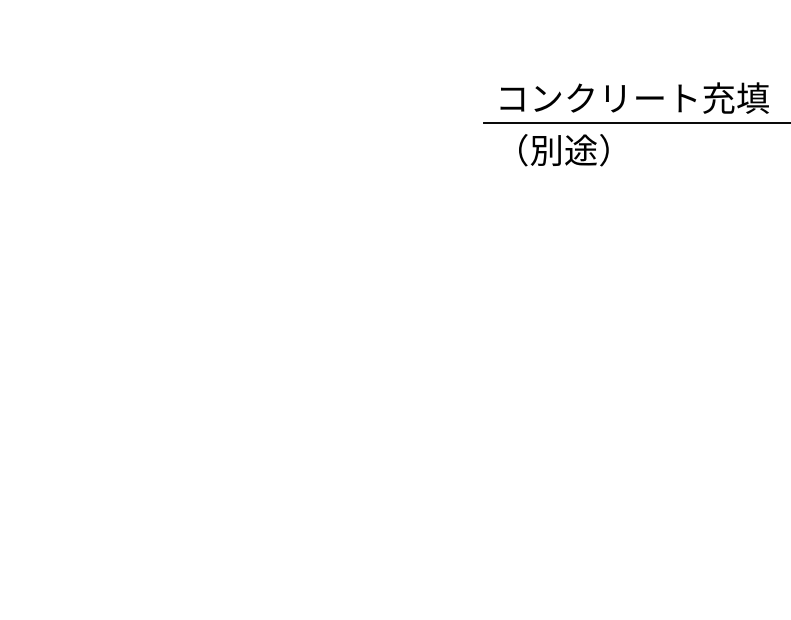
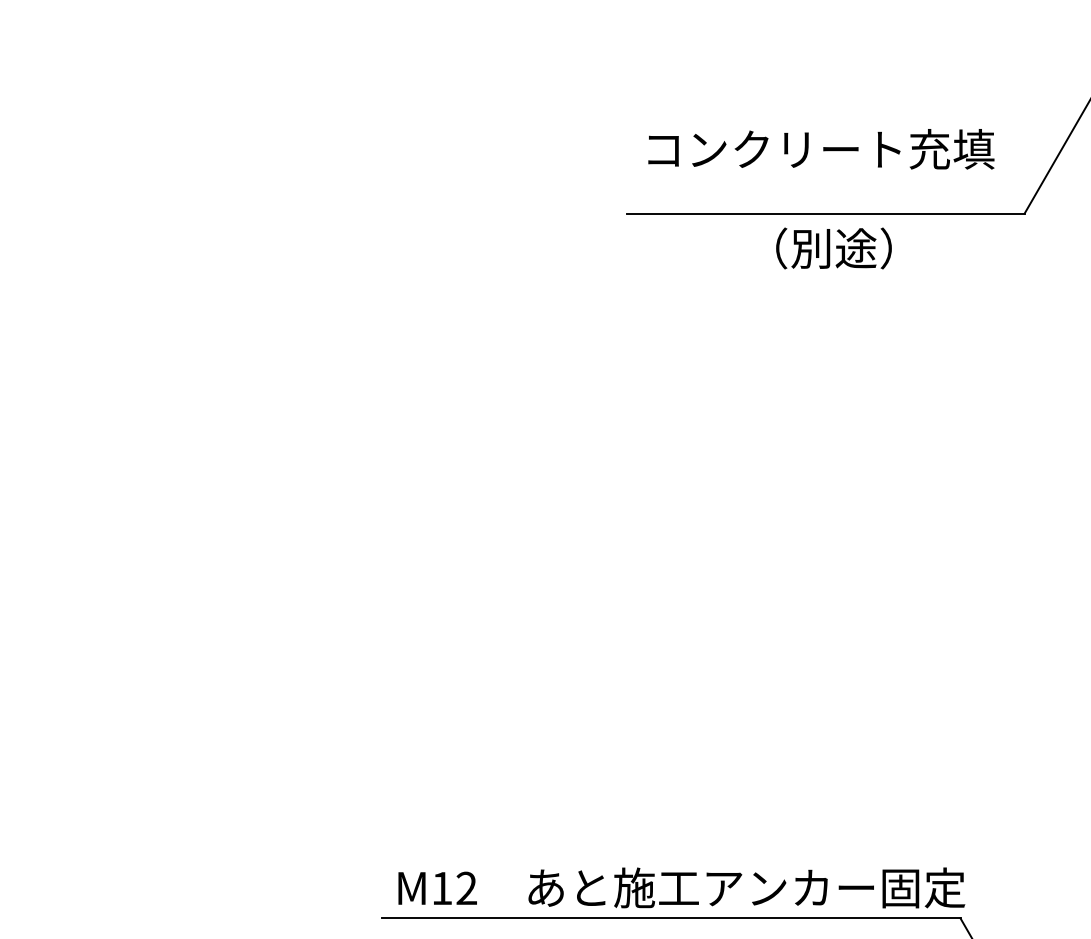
text: (634, 98) -> (821, 149), moved
text: (563, 150) -> (833, 248), moved

